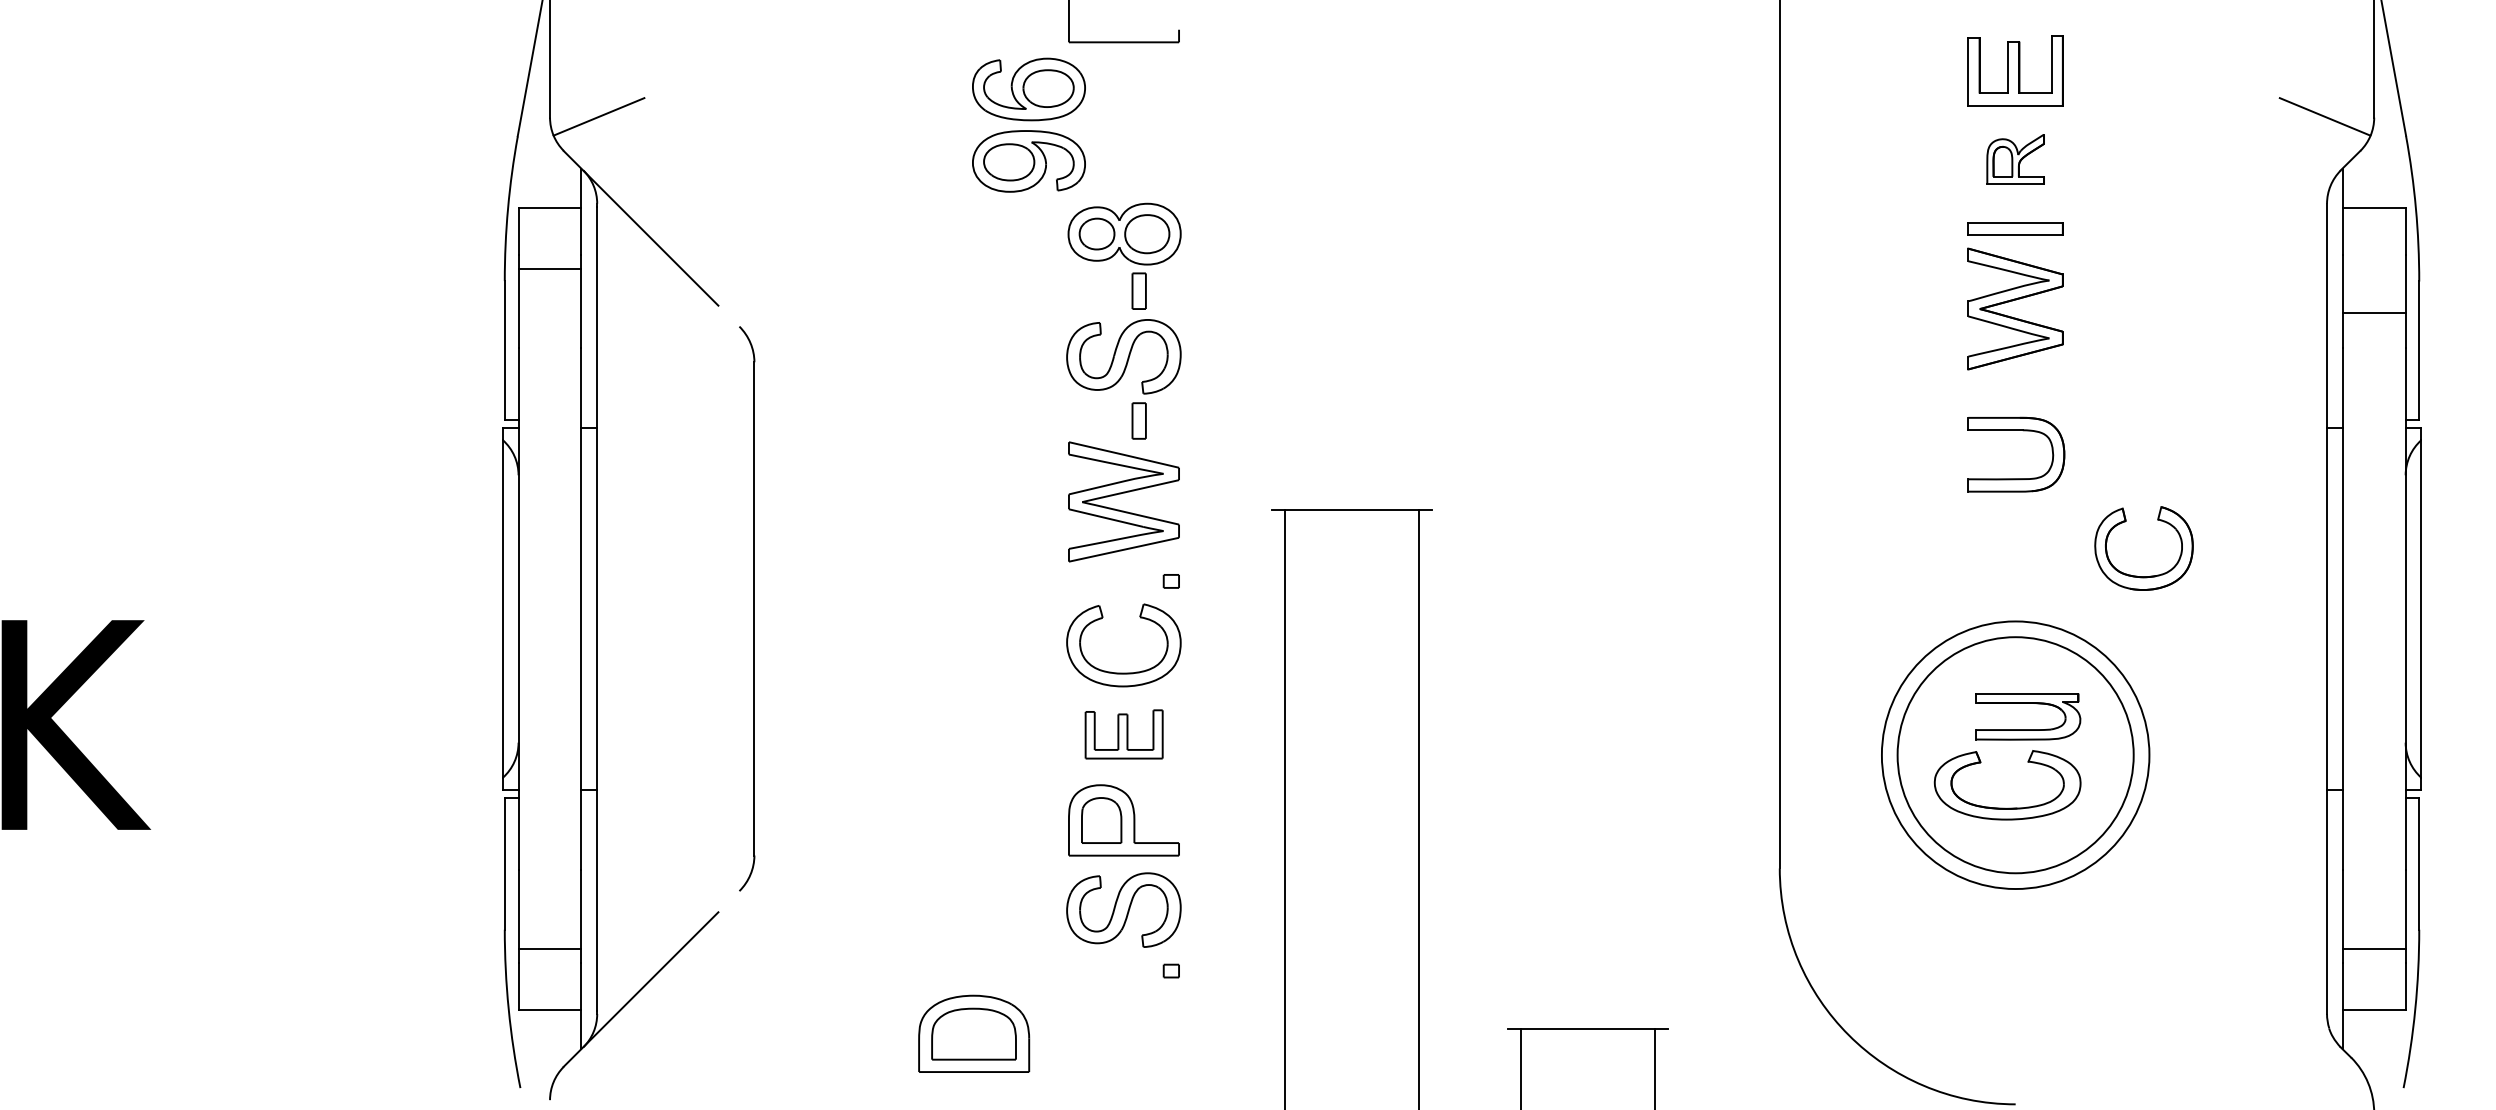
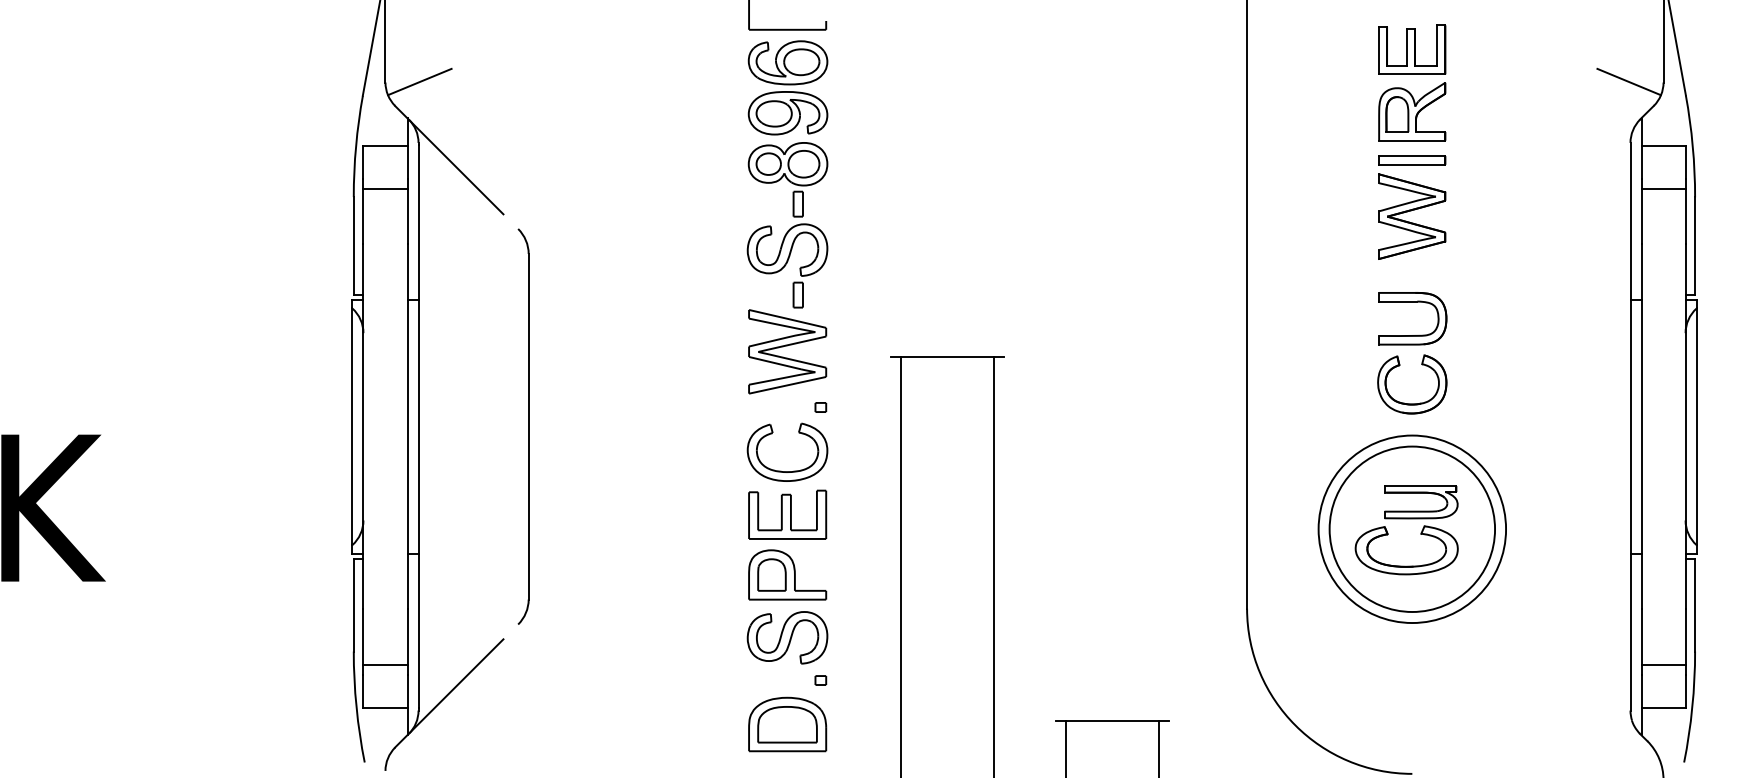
part: (1028, 124) -> (787, 87), moved
part: (2015, 158) -> (1412, 111), size x1.67
line: (2374, 313) -> (1663, 188), moved
part: (2144, 575) -> (1412, 403), moved
part: (1123, 734) -> (787, 514), size x1.43
part: (973, 1033) -> (787, 724), moved

